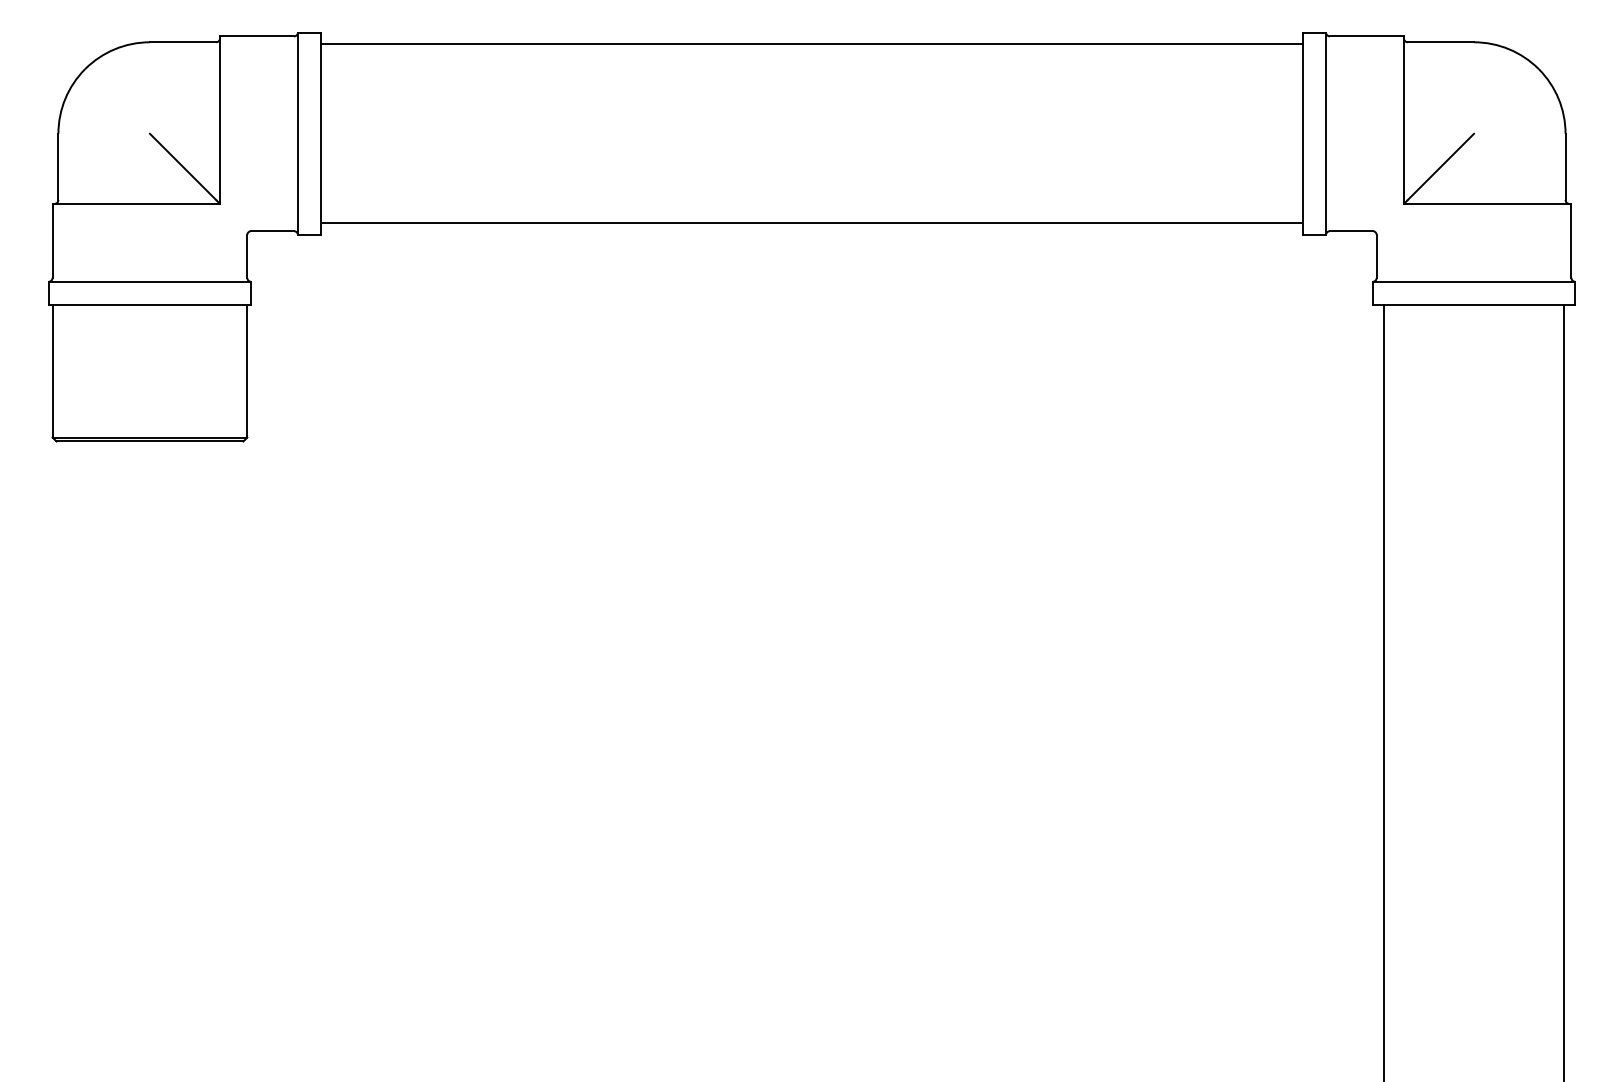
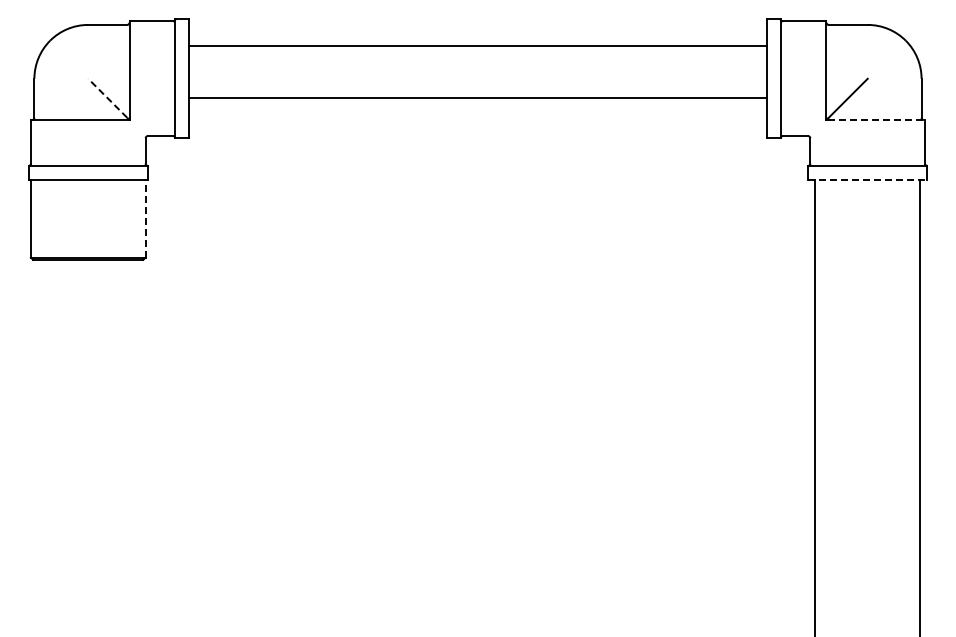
line: (811, 44) -> (477, 46), moved
line: (182, 167) -> (107, 98), solid -> dashed
line: (1490, 204) -> (877, 120), solid -> dashed
line: (811, 223) -> (477, 97), moved
line: (1473, 304) -> (867, 179), solid -> dashed
line: (247, 371) -> (145, 218), solid -> dashed

